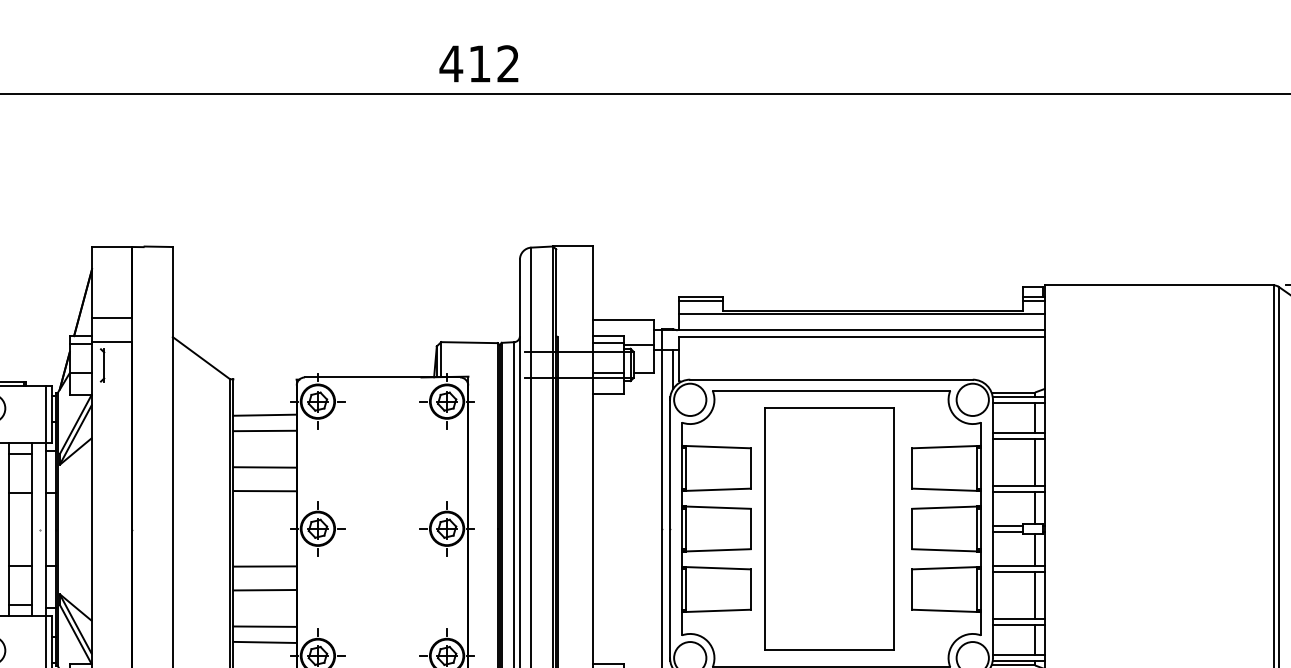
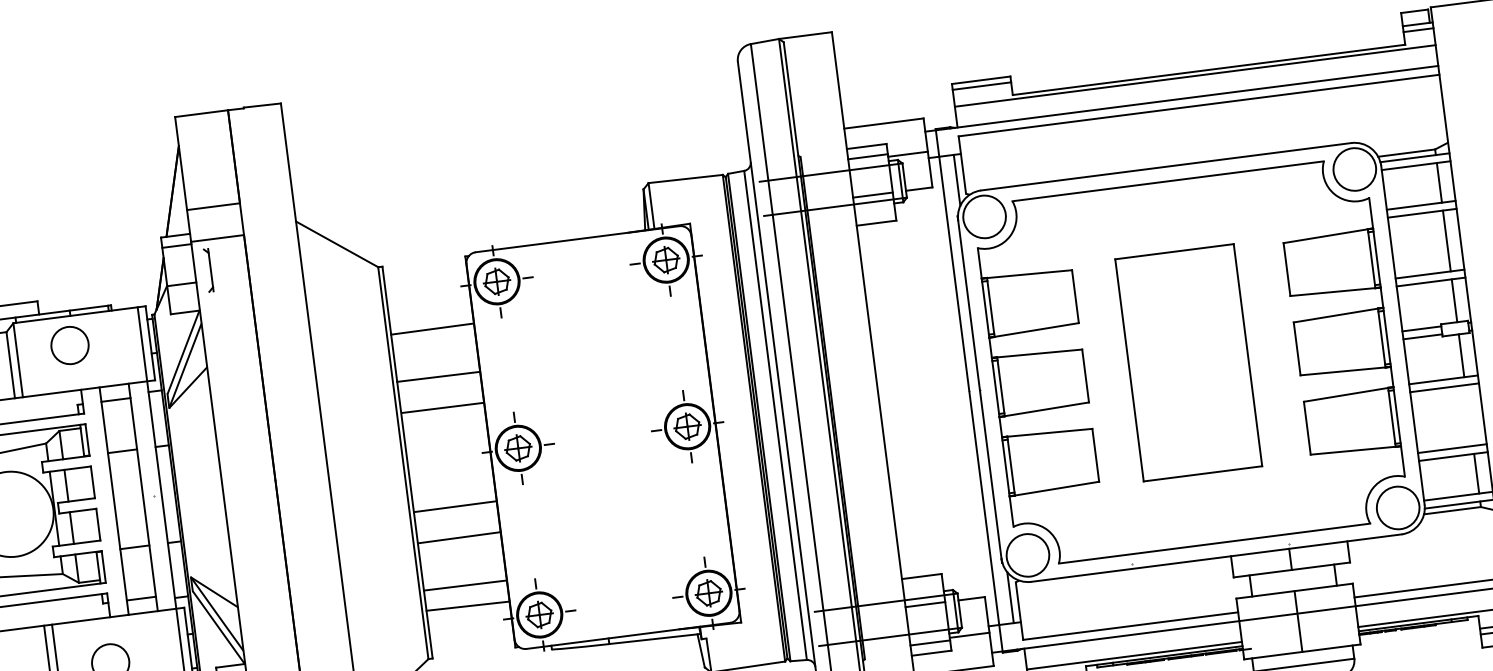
line: (264, 414) -> (429, 307), removed
part: (829, 528) -> (1188, 362), size x0.7
line: (1035, 595) -> (1469, 415), removed

